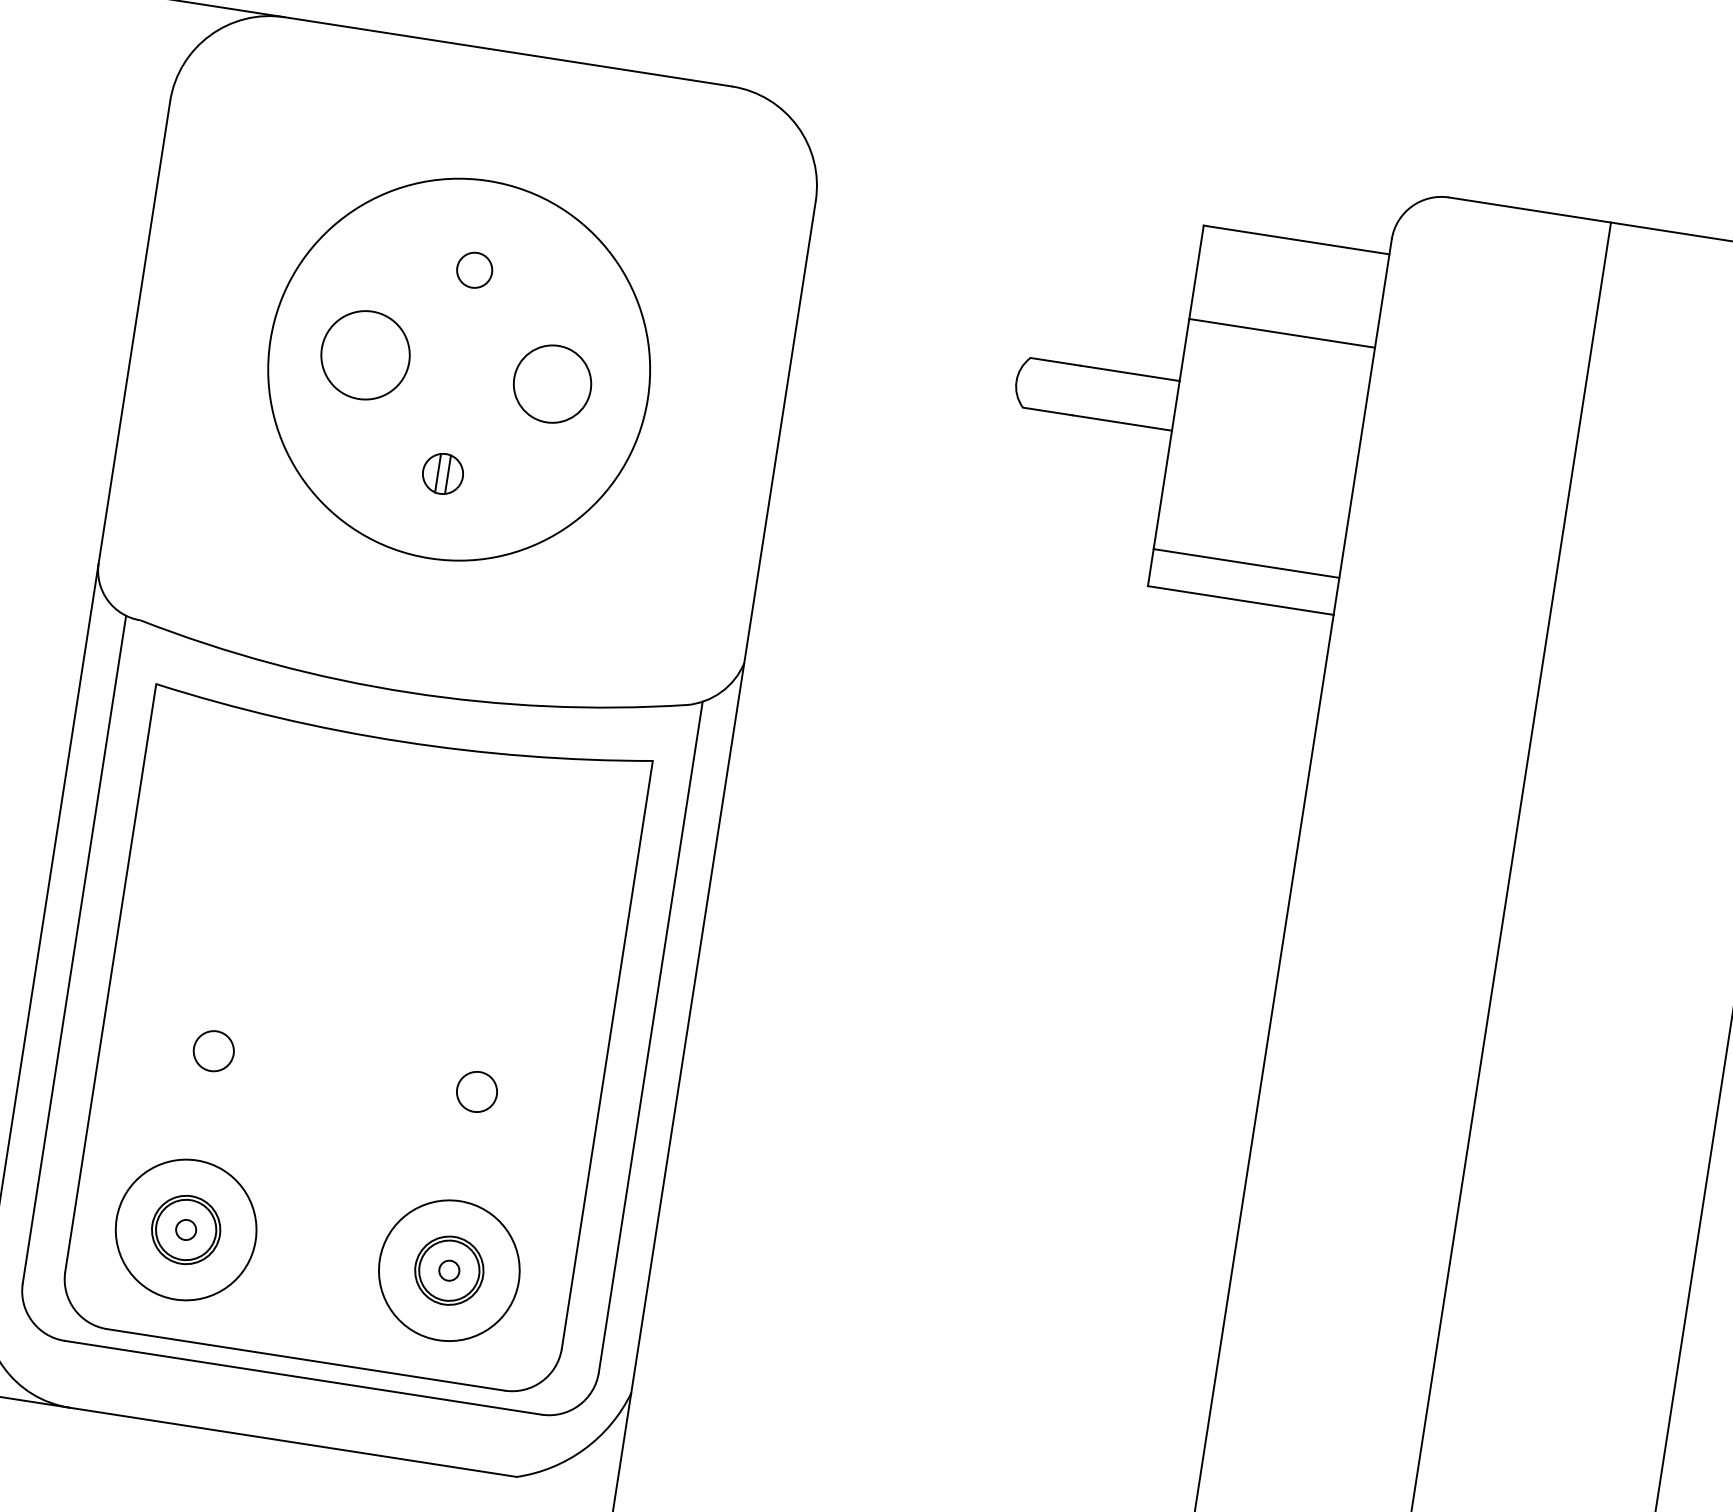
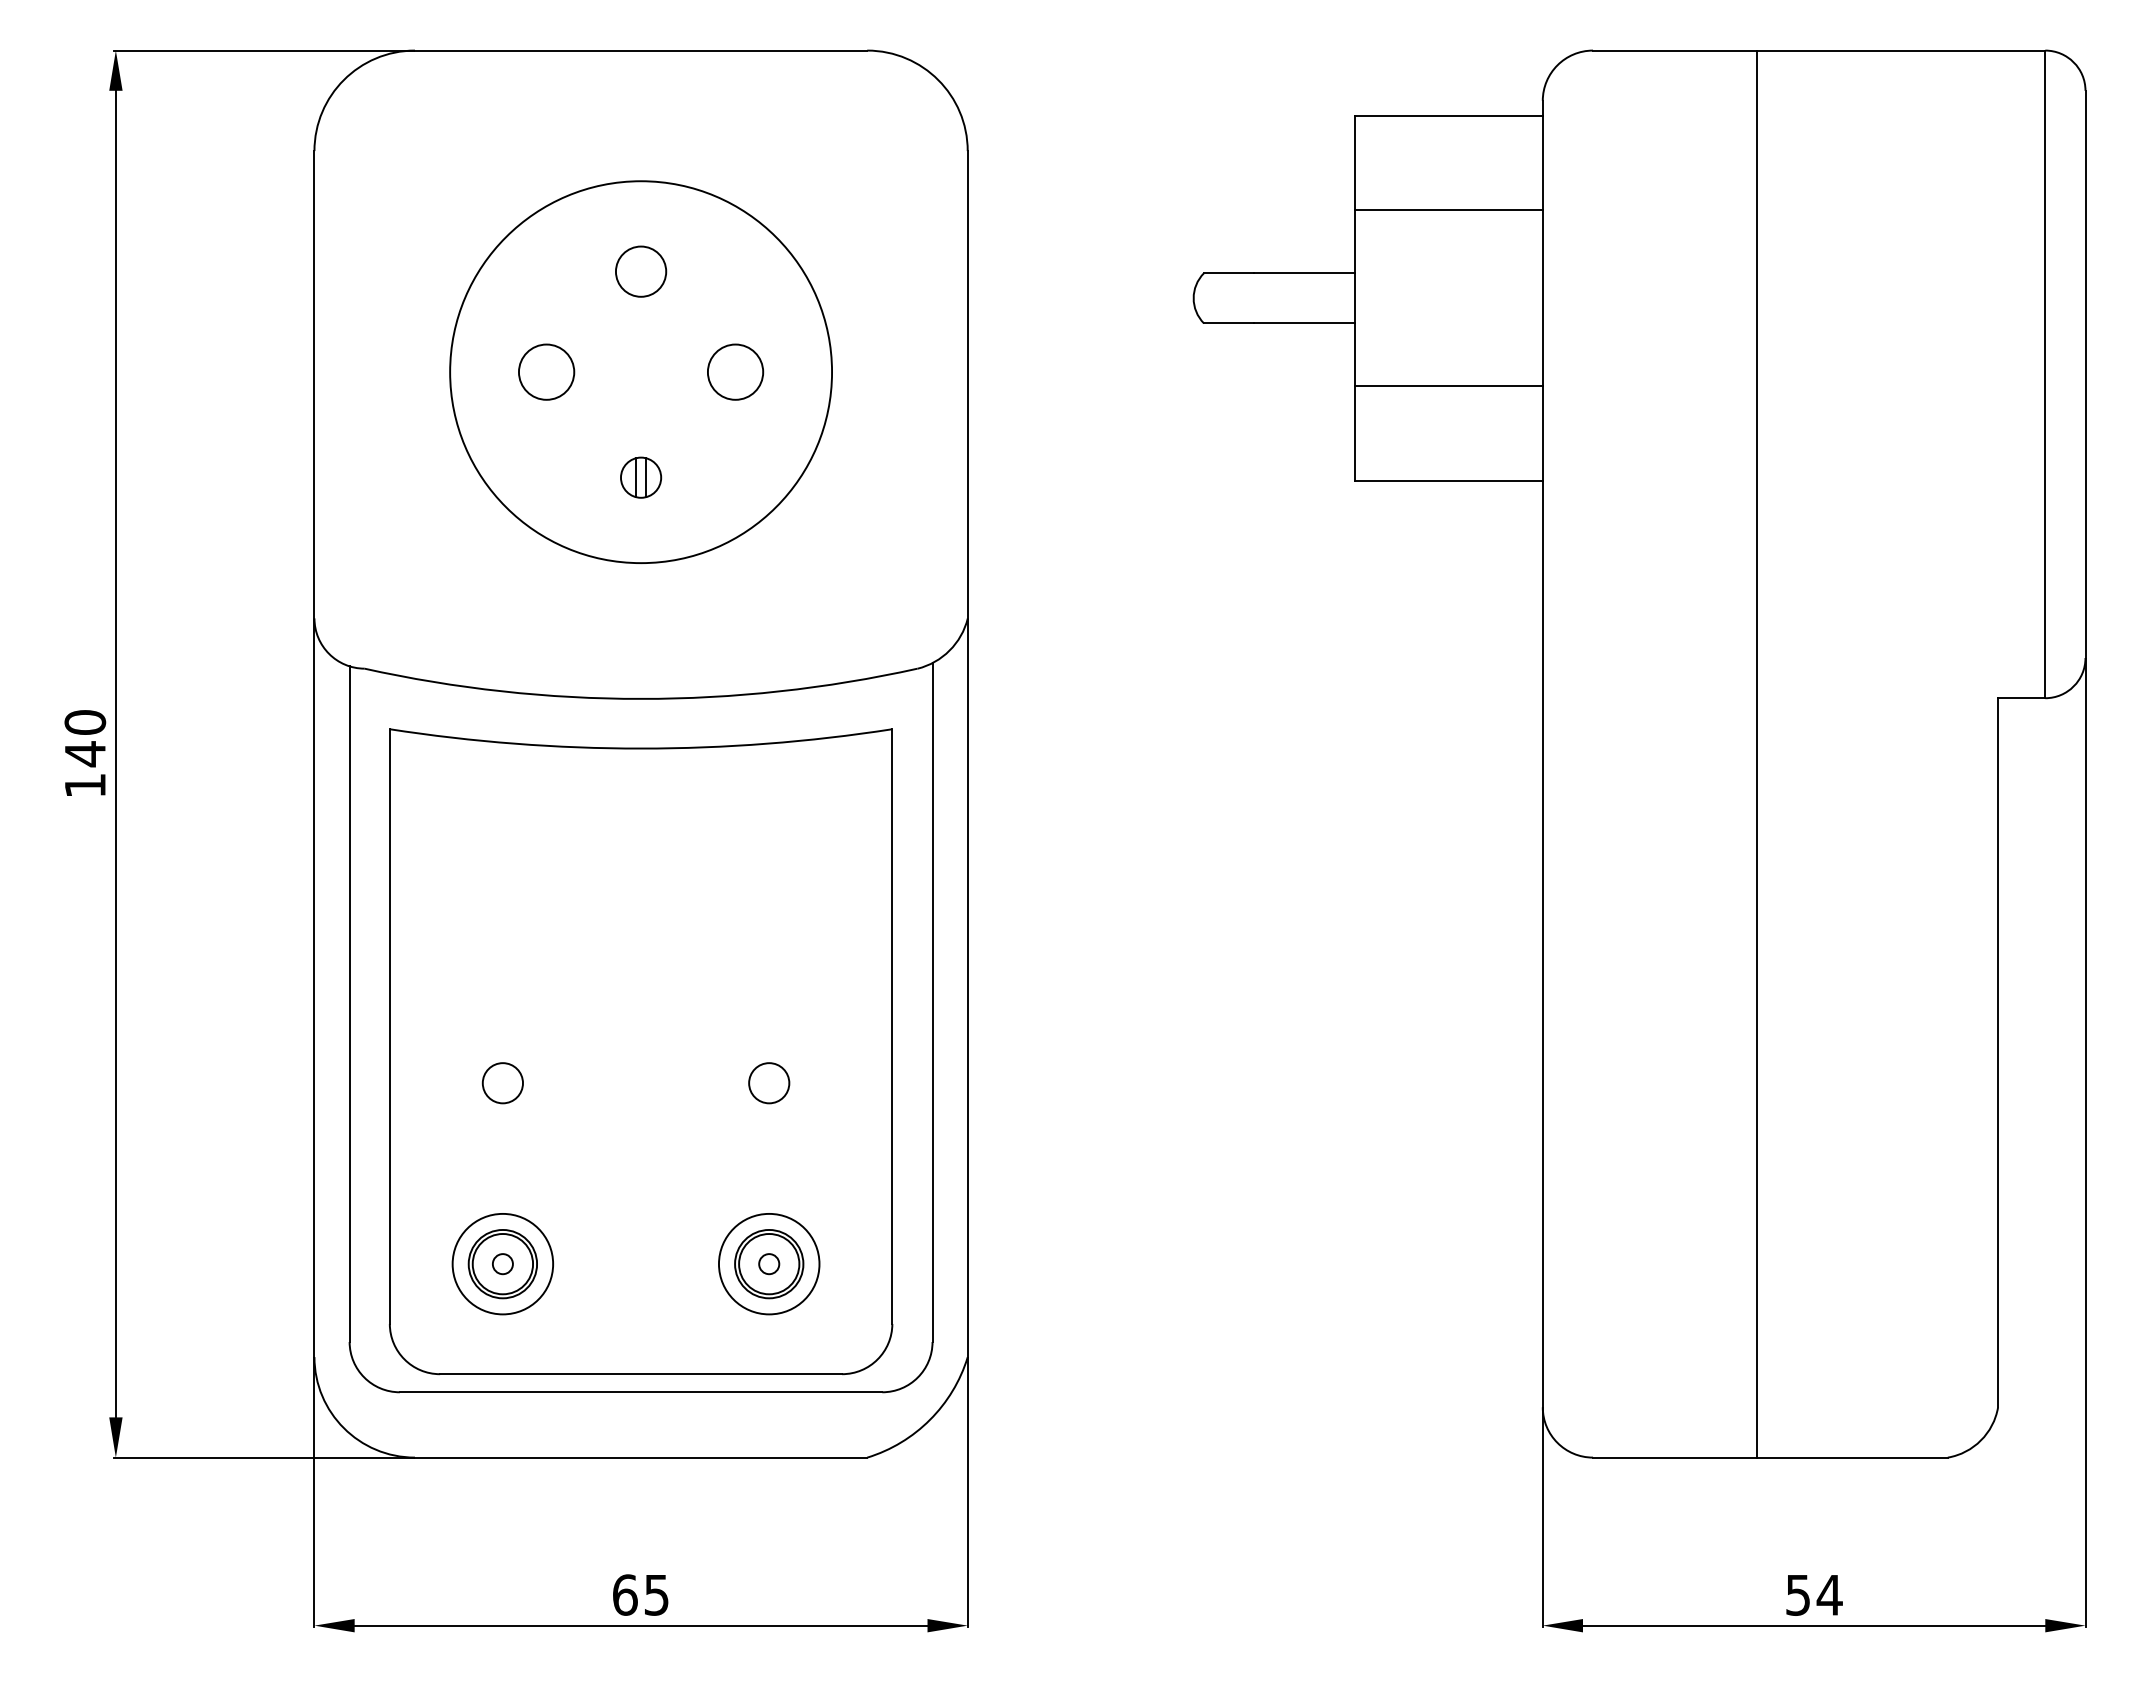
circle: (474, 270) -> (641, 271), size x1.43
circle: (365, 354) -> (546, 371), size x0.62
circle: (552, 383) -> (735, 371), size x0.71
line: (1246, 563) -> (1448, 386), moved
circle: (185, 1229) -> (502, 1263), size x0.71
circle: (448, 1269) -> (768, 1263), size x0.71

